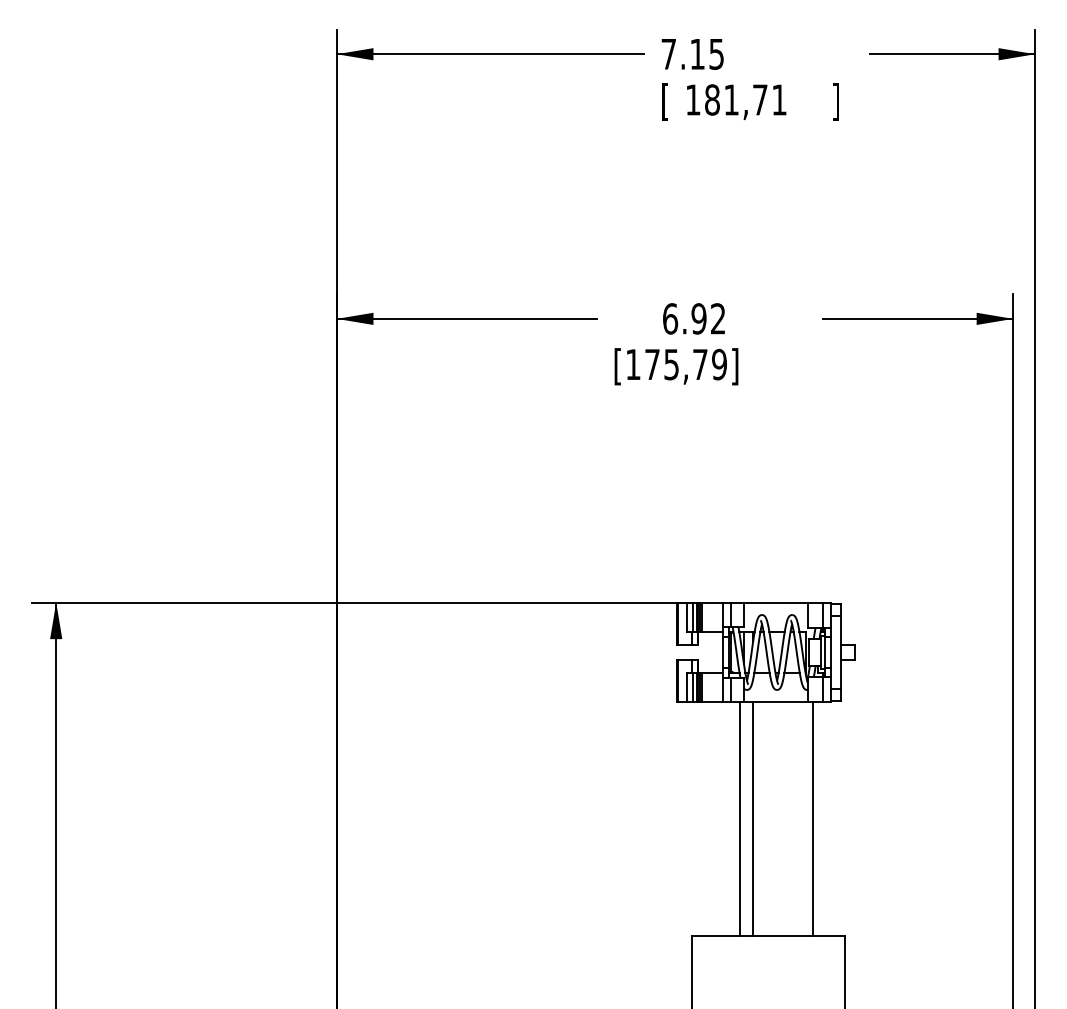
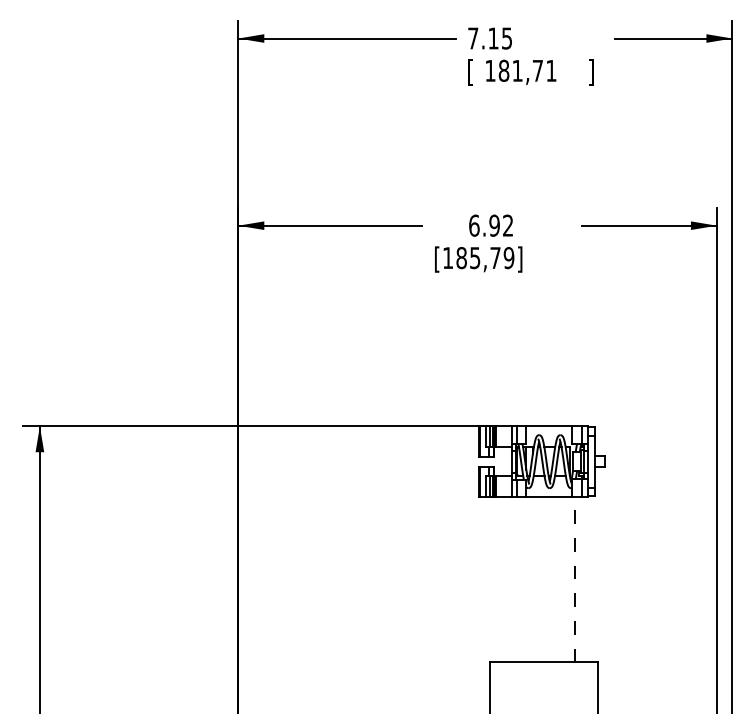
text: (652, 365) -> (461, 258), [175,79] -> [185,79]
line: (739, 819) -> (523, 579), removed
line: (752, 819) -> (532, 579), removed
line: (813, 819) -> (575, 579), solid -> dashed

